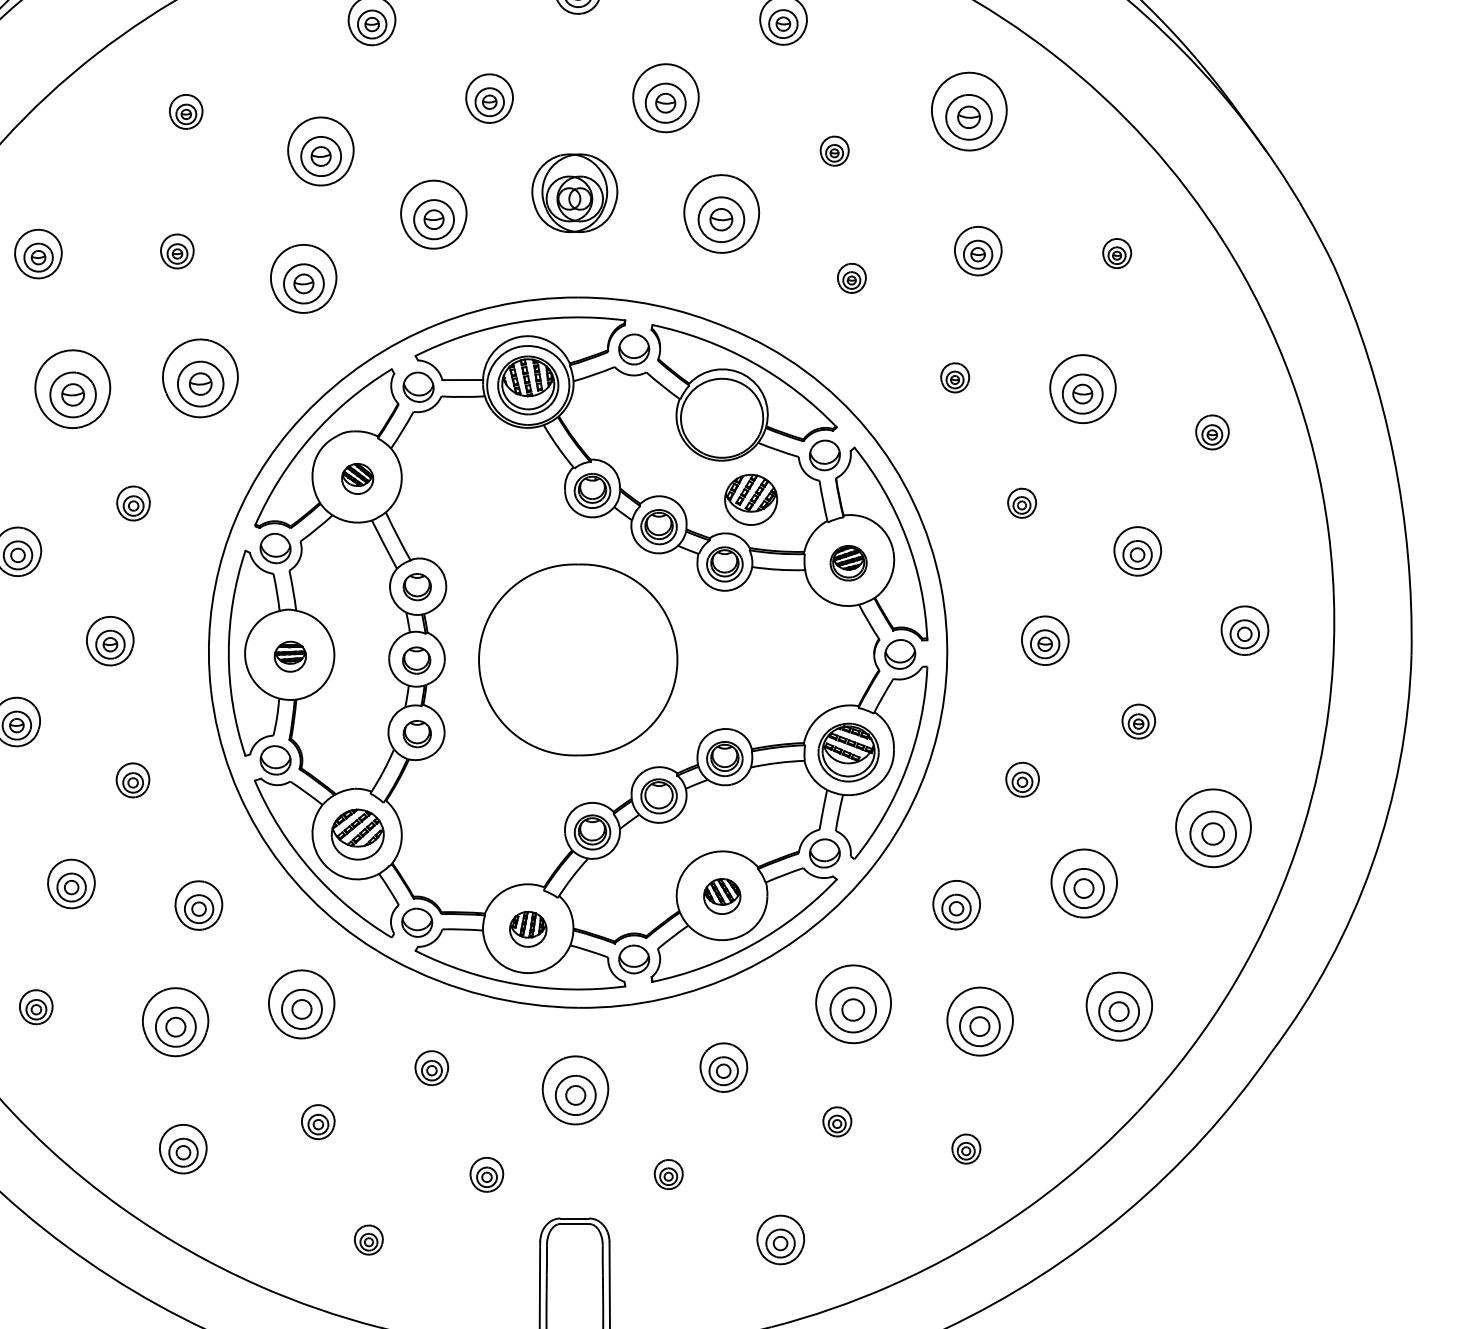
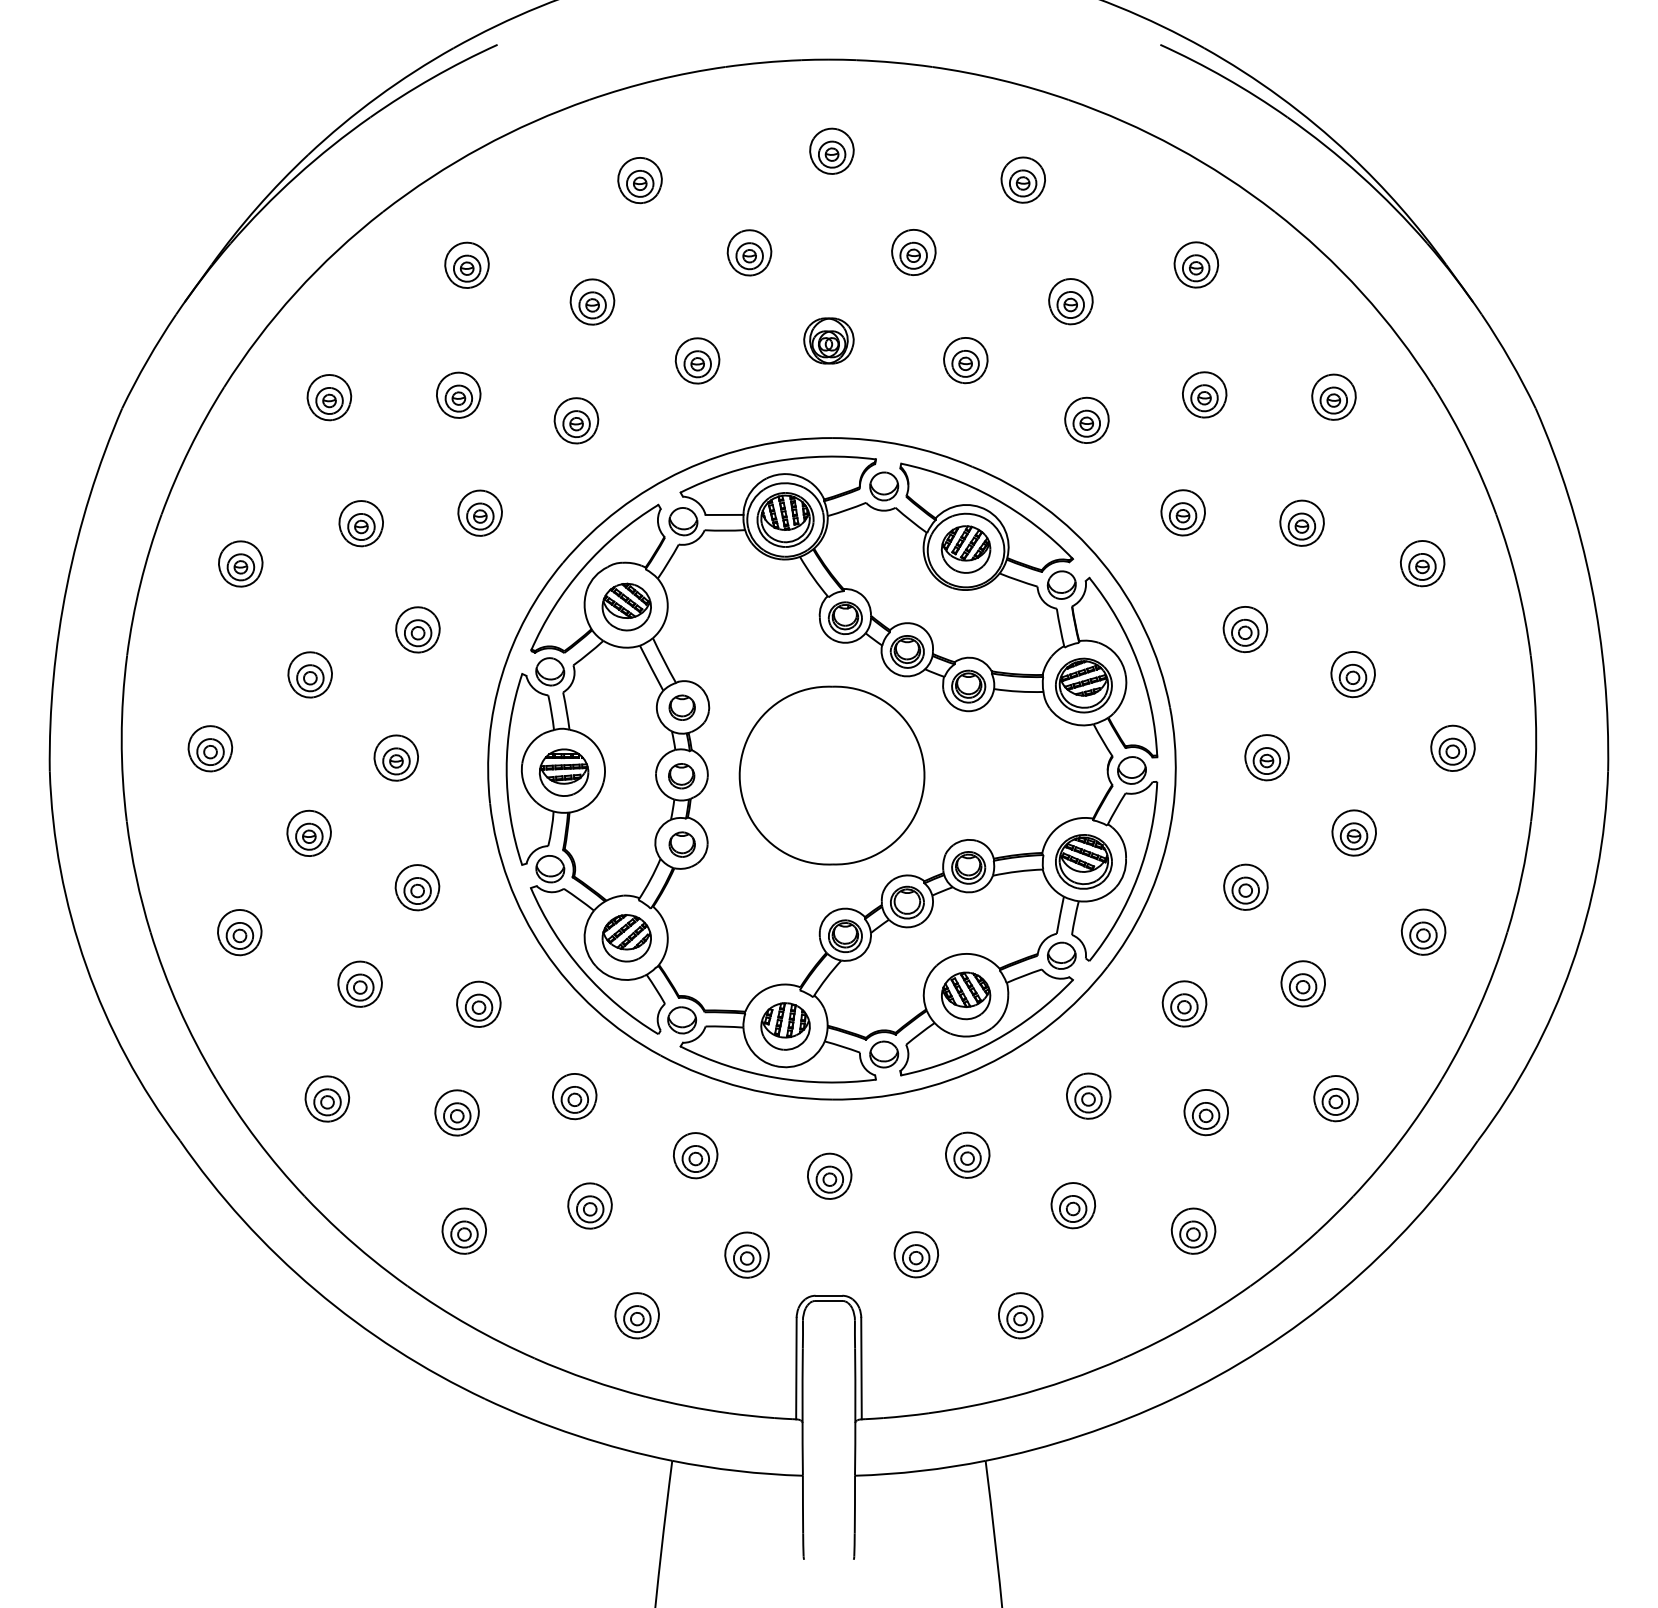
part: (665, 98) -> (913, 252), size x0.71
part: (185, 111) -> (466, 264), size x1.43
part: (969, 111) -> (1196, 264), size x0.62
part: (320, 150) -> (592, 301), size x0.71
part: (834, 150) -> (1070, 301), size x1.67
part: (574, 192) -> (828, 340), size x0.62
part: (433, 214) -> (697, 360), size x0.71
part: (721, 214) -> (965, 360), size x0.62
part: (177, 250) -> (458, 394), size x1.43
part: (1116, 252) -> (1333, 396), size x1.67
part: (851, 277) -> (1086, 419), size x1.67
part: (303, 278) -> (576, 420), size x0.71
part: (199, 377) -> (479, 512), size x0.62
part: (954, 377) -> (1182, 512), size x1.67
part: (1082, 388) -> (1301, 522), size x0.71
part: (71, 389) -> (360, 523), size x0.62
part: (1212, 432) -> (1422, 563), size x1.43
part: (357, 478) -> (626, 606), size x1.67
part: (750, 499) -> (965, 549), moved
part: (133, 503) -> (417, 629), size x1.43
part: (1022, 503) -> (1245, 629), size x1.67
part: (848, 563) -> (1083, 685), size x1.67
part: (289, 656) -> (563, 772), size x1.67
part: (1138, 721) -> (1353, 832), size x1.43
part: (1022, 779) -> (1245, 886), size x1.43
part: (133, 780) -> (417, 887), size x1.43
part: (1213, 827) -> (1423, 931), size x0.62
part: (1083, 883) -> (1302, 983), size x0.71
part: (722, 896) -> (966, 995), size x1.43
part: (528, 929) -> (785, 1026), size x1.43
part: (853, 1003) -> (1088, 1095), size x0.62
part: (301, 1004) -> (574, 1096), size x0.71
part: (36, 1006) -> (327, 1098), size x1.43
part: (1118, 1006) -> (1335, 1098), size x0.71
part: (174, 1021) -> (456, 1112), size x0.71
part: (979, 1021) -> (1205, 1112), size x0.71
part: (431, 1067) -> (695, 1155), size x1.43
part: (575, 1089) -> (829, 1175), size x0.71
part: (317, 1121) -> (589, 1205), size x1.43
part: (837, 1121) -> (1073, 1205), size x1.67
part: (966, 1148) -> (1193, 1230), size x1.67
part: (486, 1174) -> (746, 1254), size x1.43
part: (668, 1174) -> (916, 1254), size x1.67
part: (368, 1239) -> (636, 1315), size x1.67

